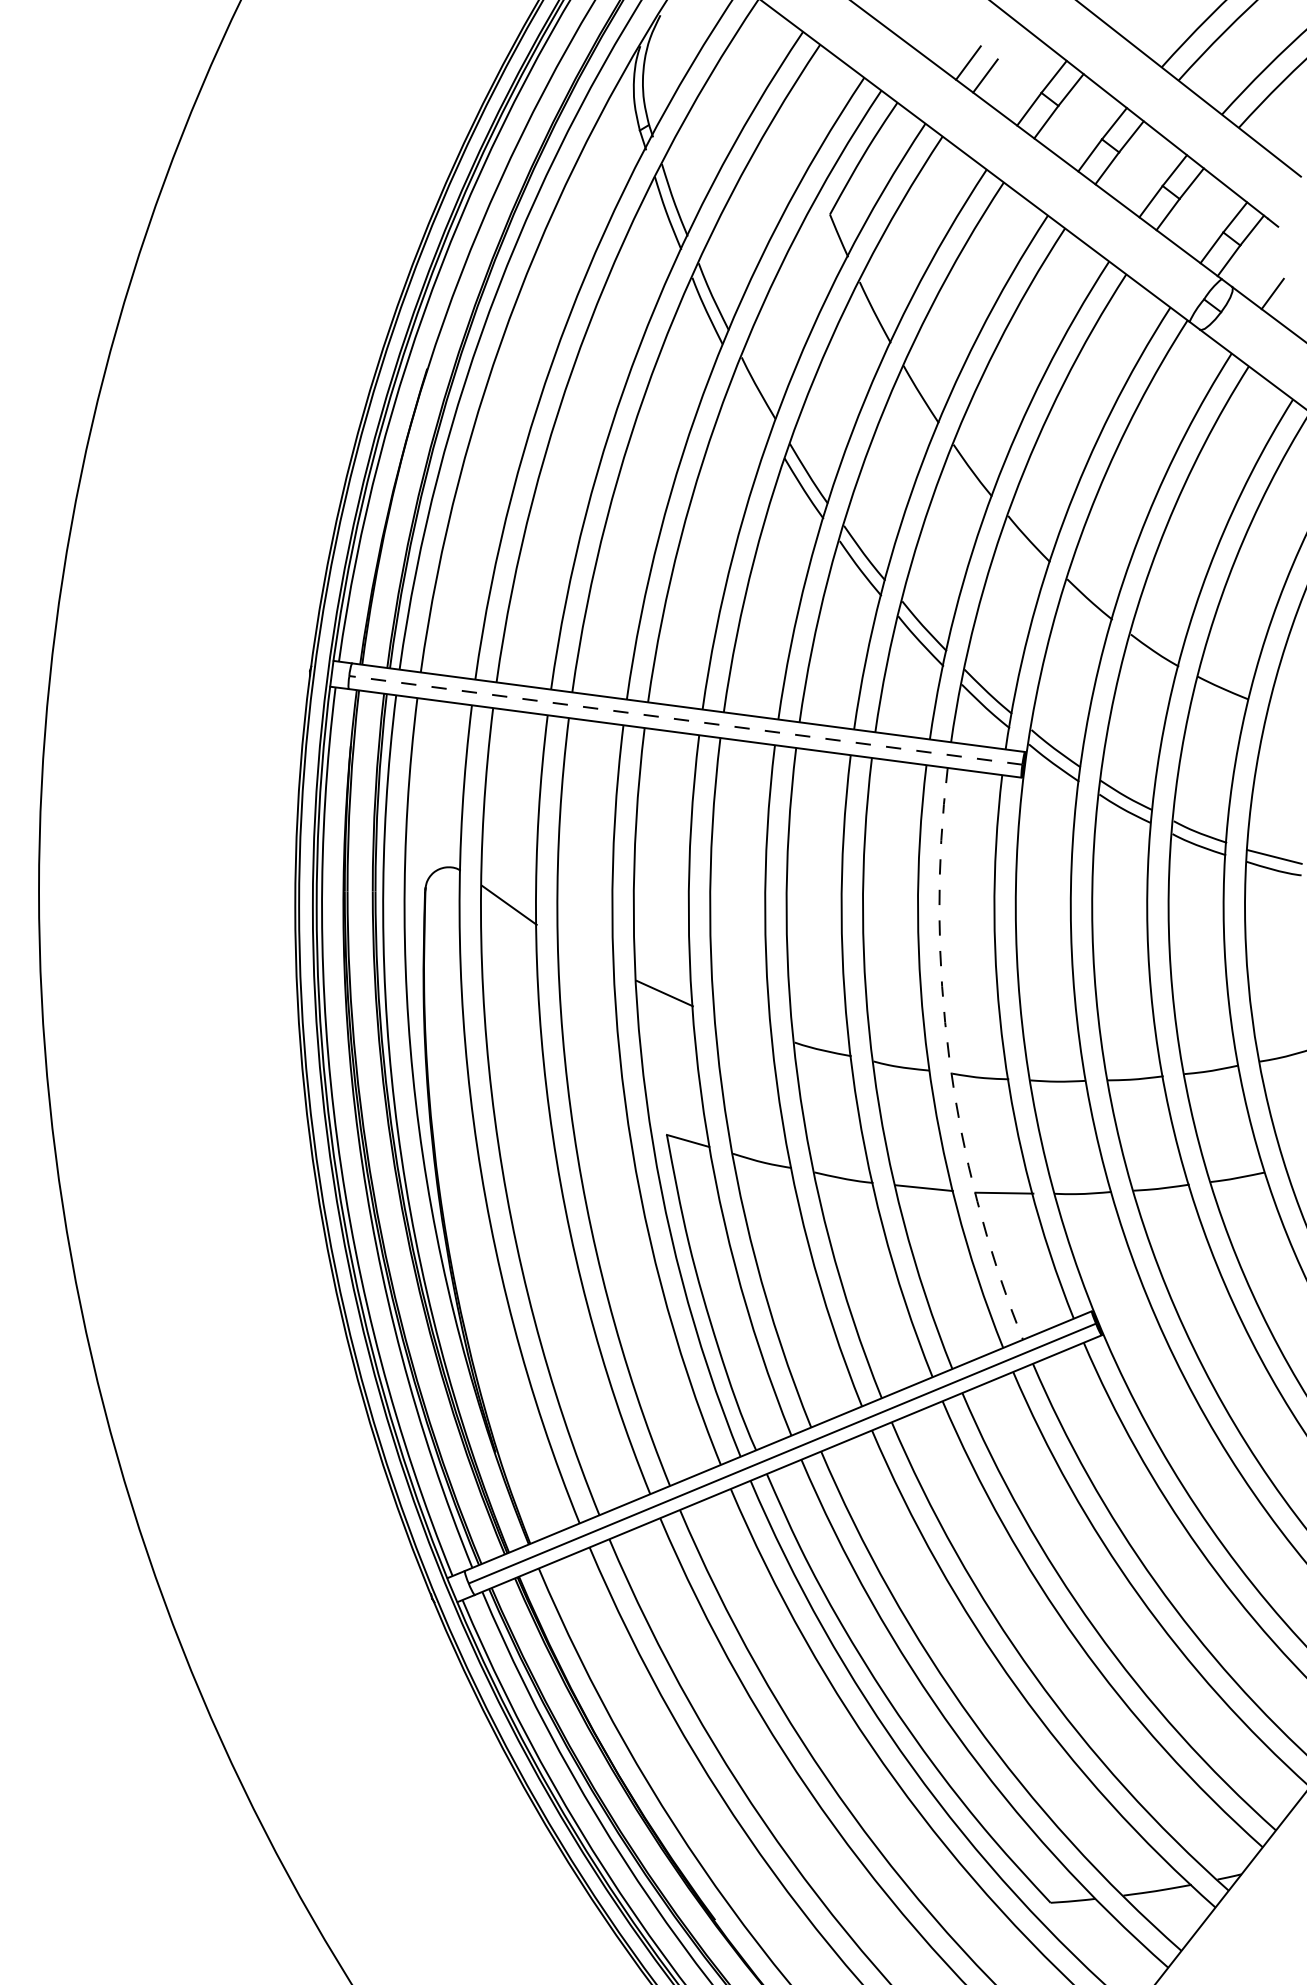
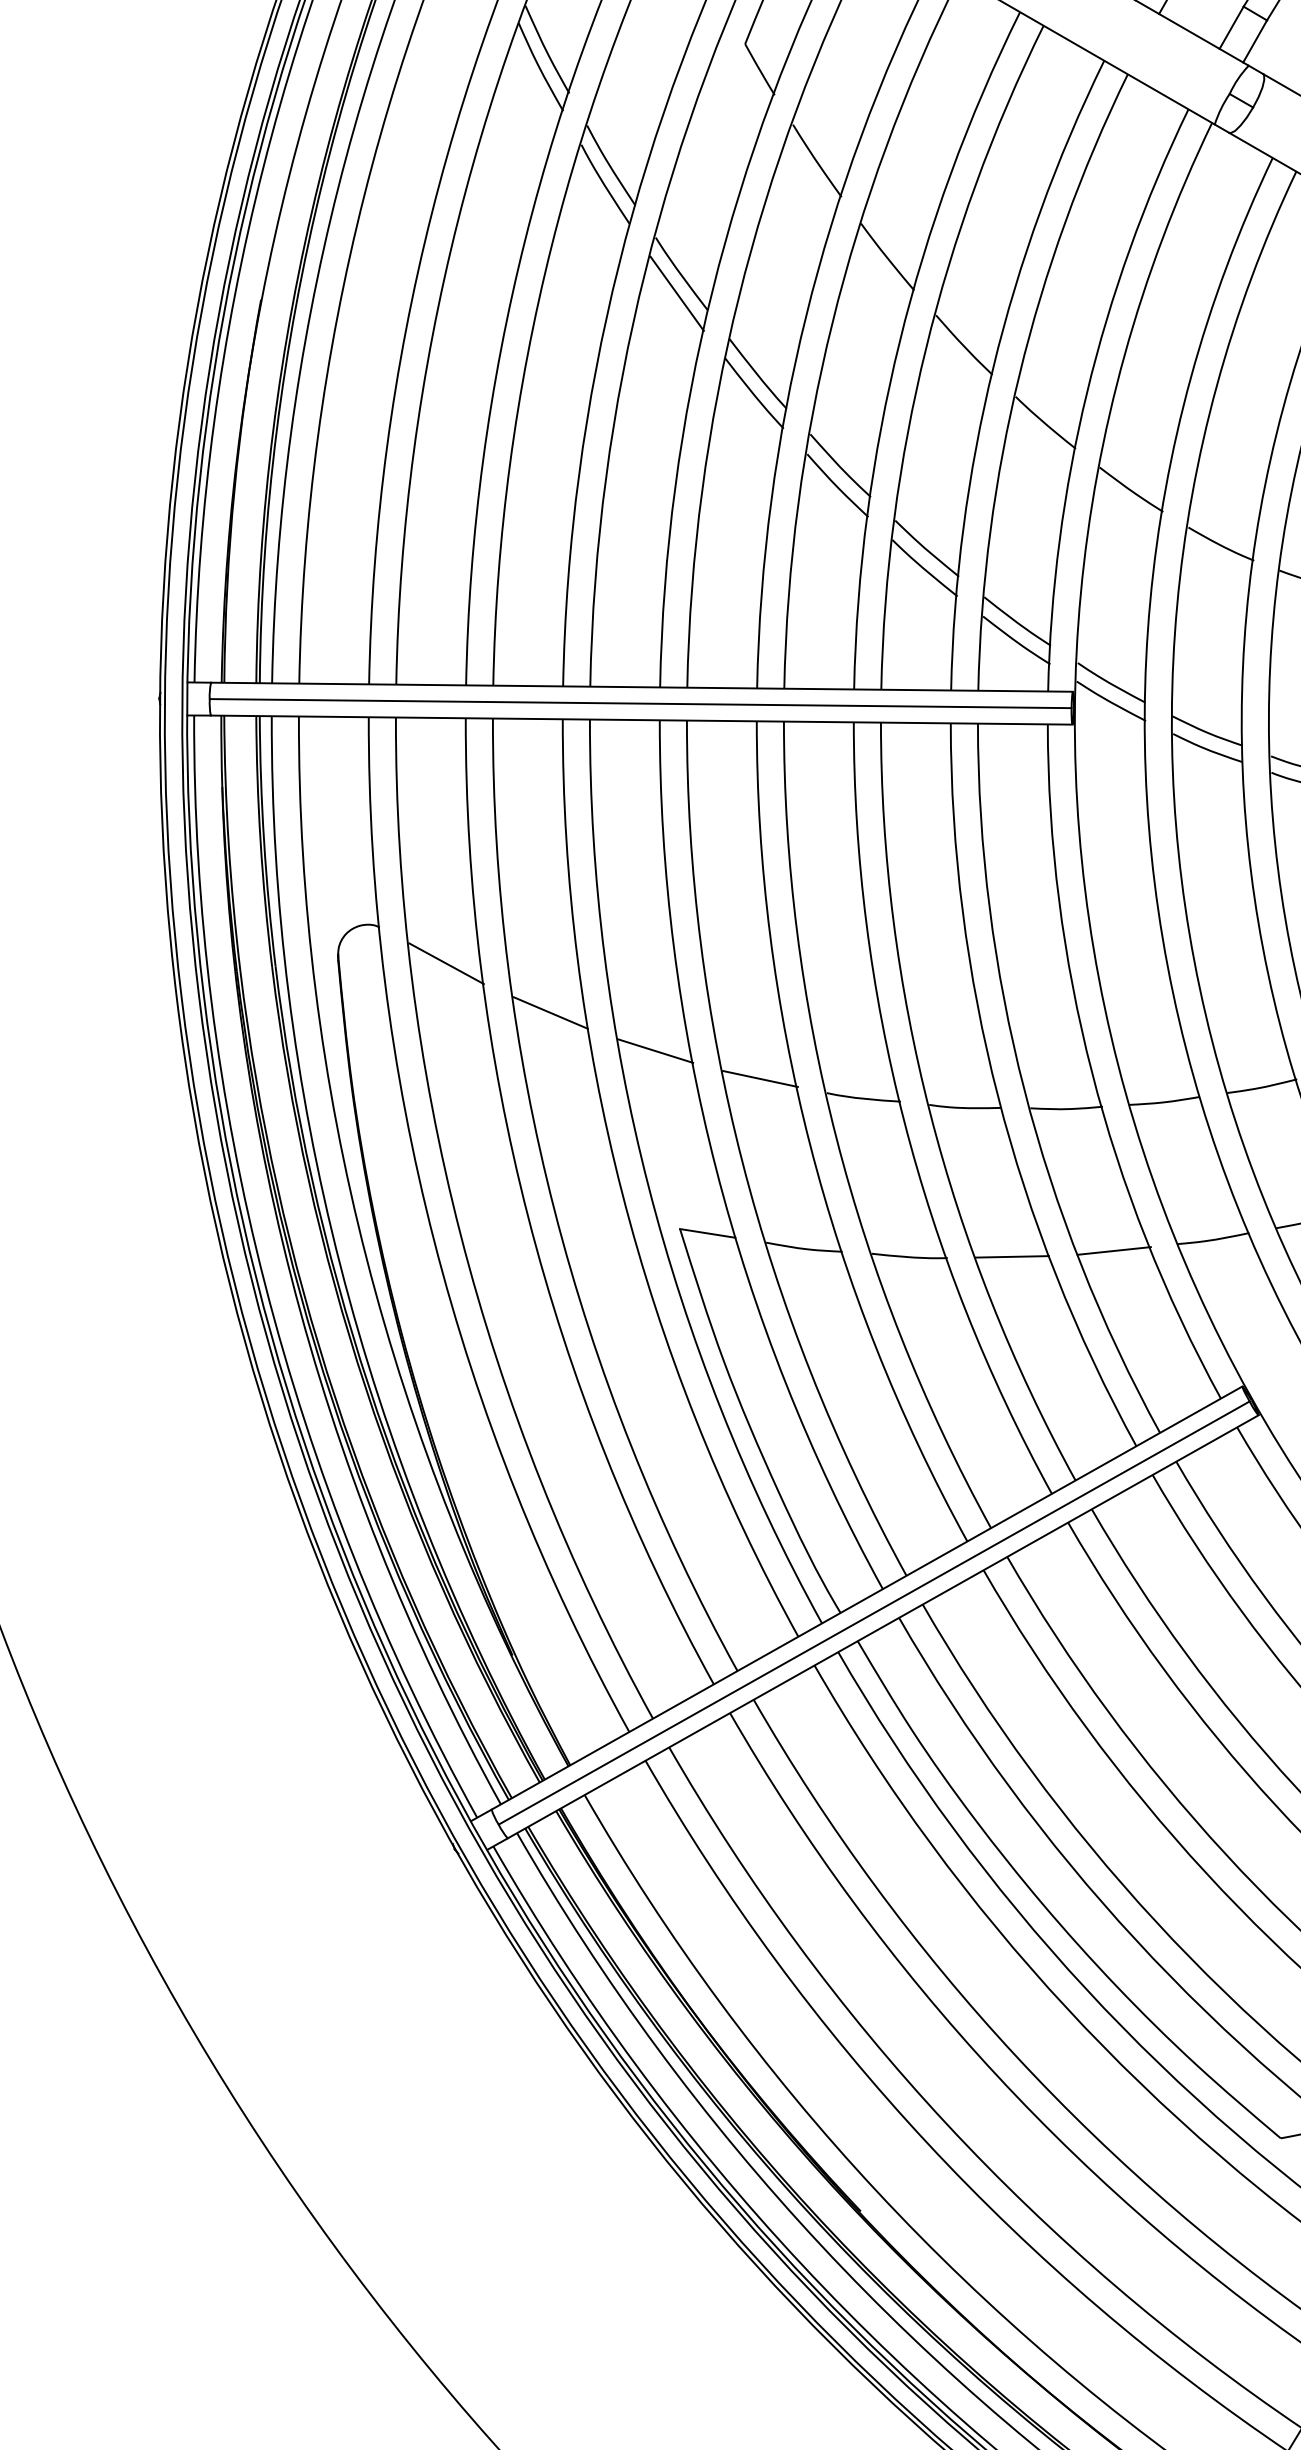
line: (752, 402) -> (676, 292), added
line: (685, 720) -> (640, 703), dashed -> solid
line: (585, 953) -> (549, 1012), added
line: (743, 1025) -> (759, 1079), added
arc: (949, 1058) -> (1024, 1089), dashed -> solid

